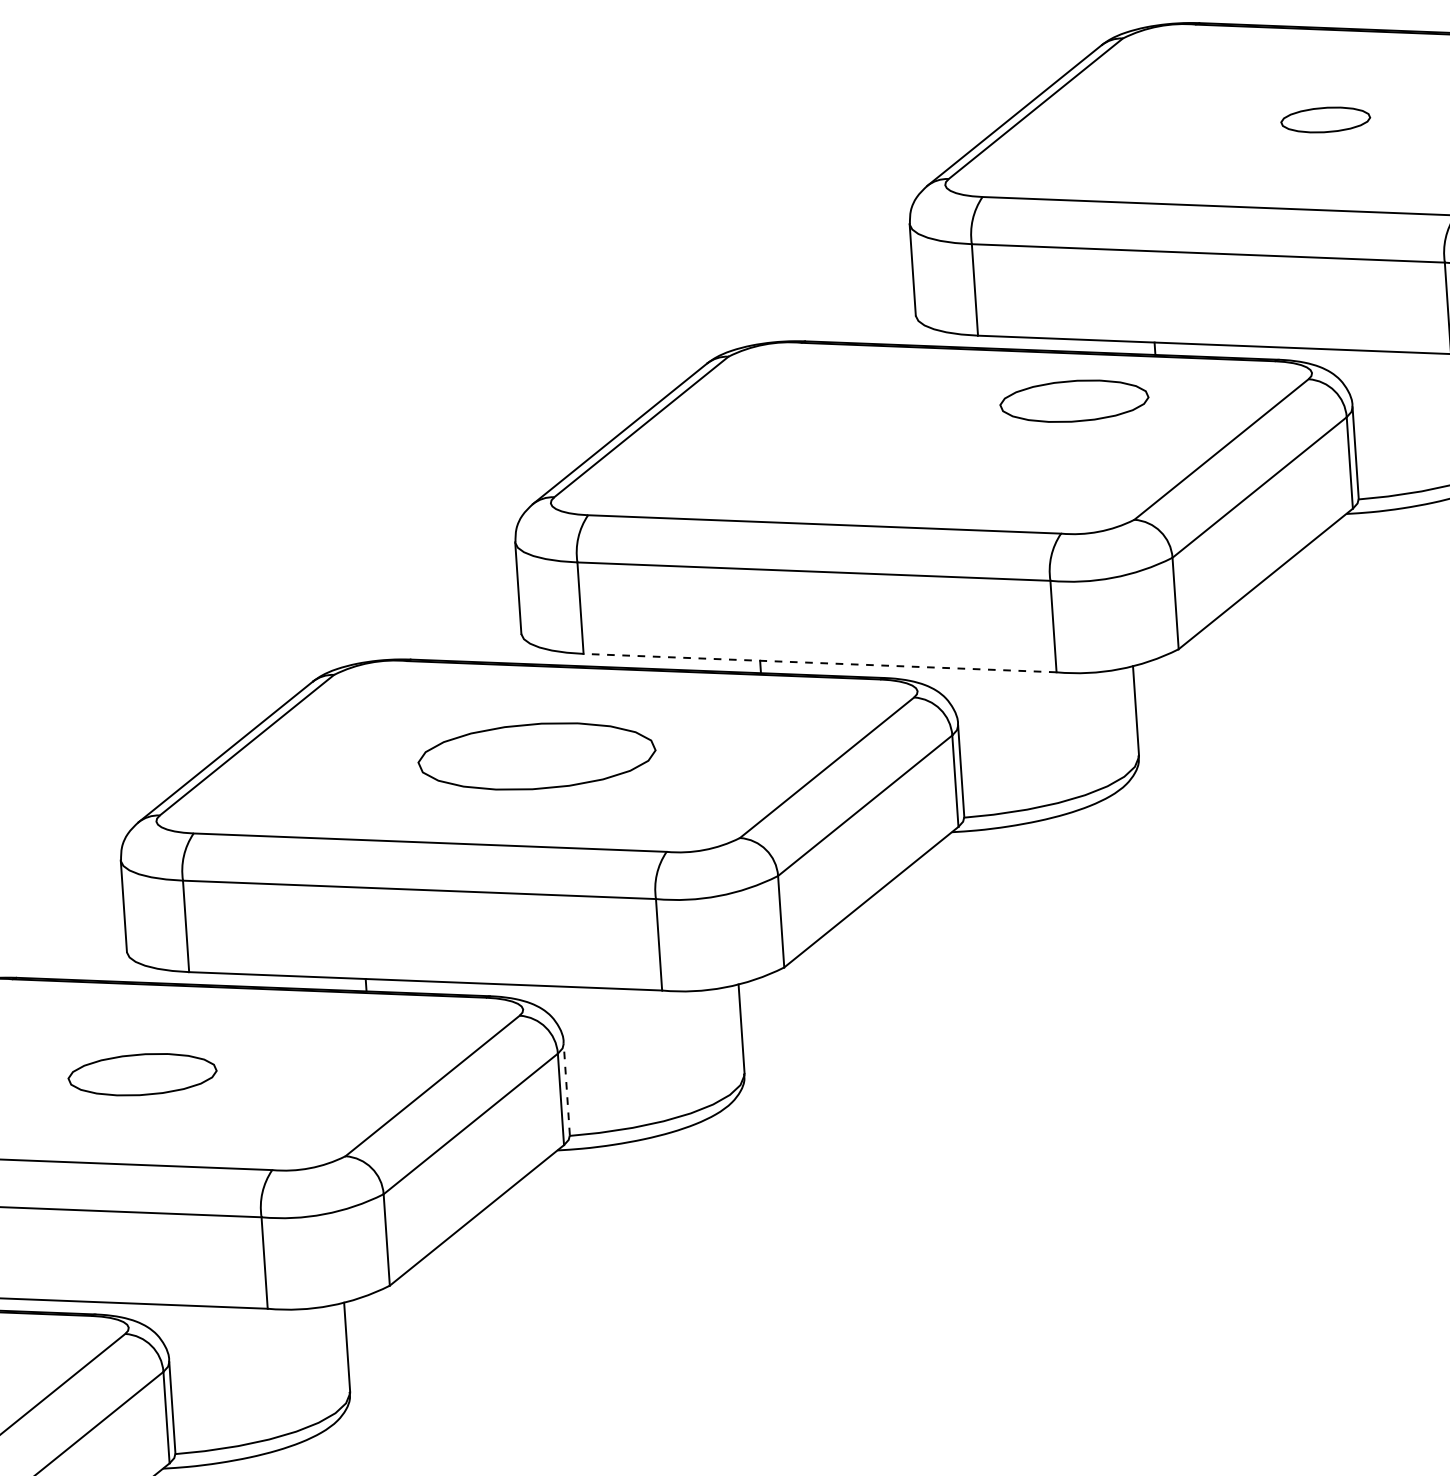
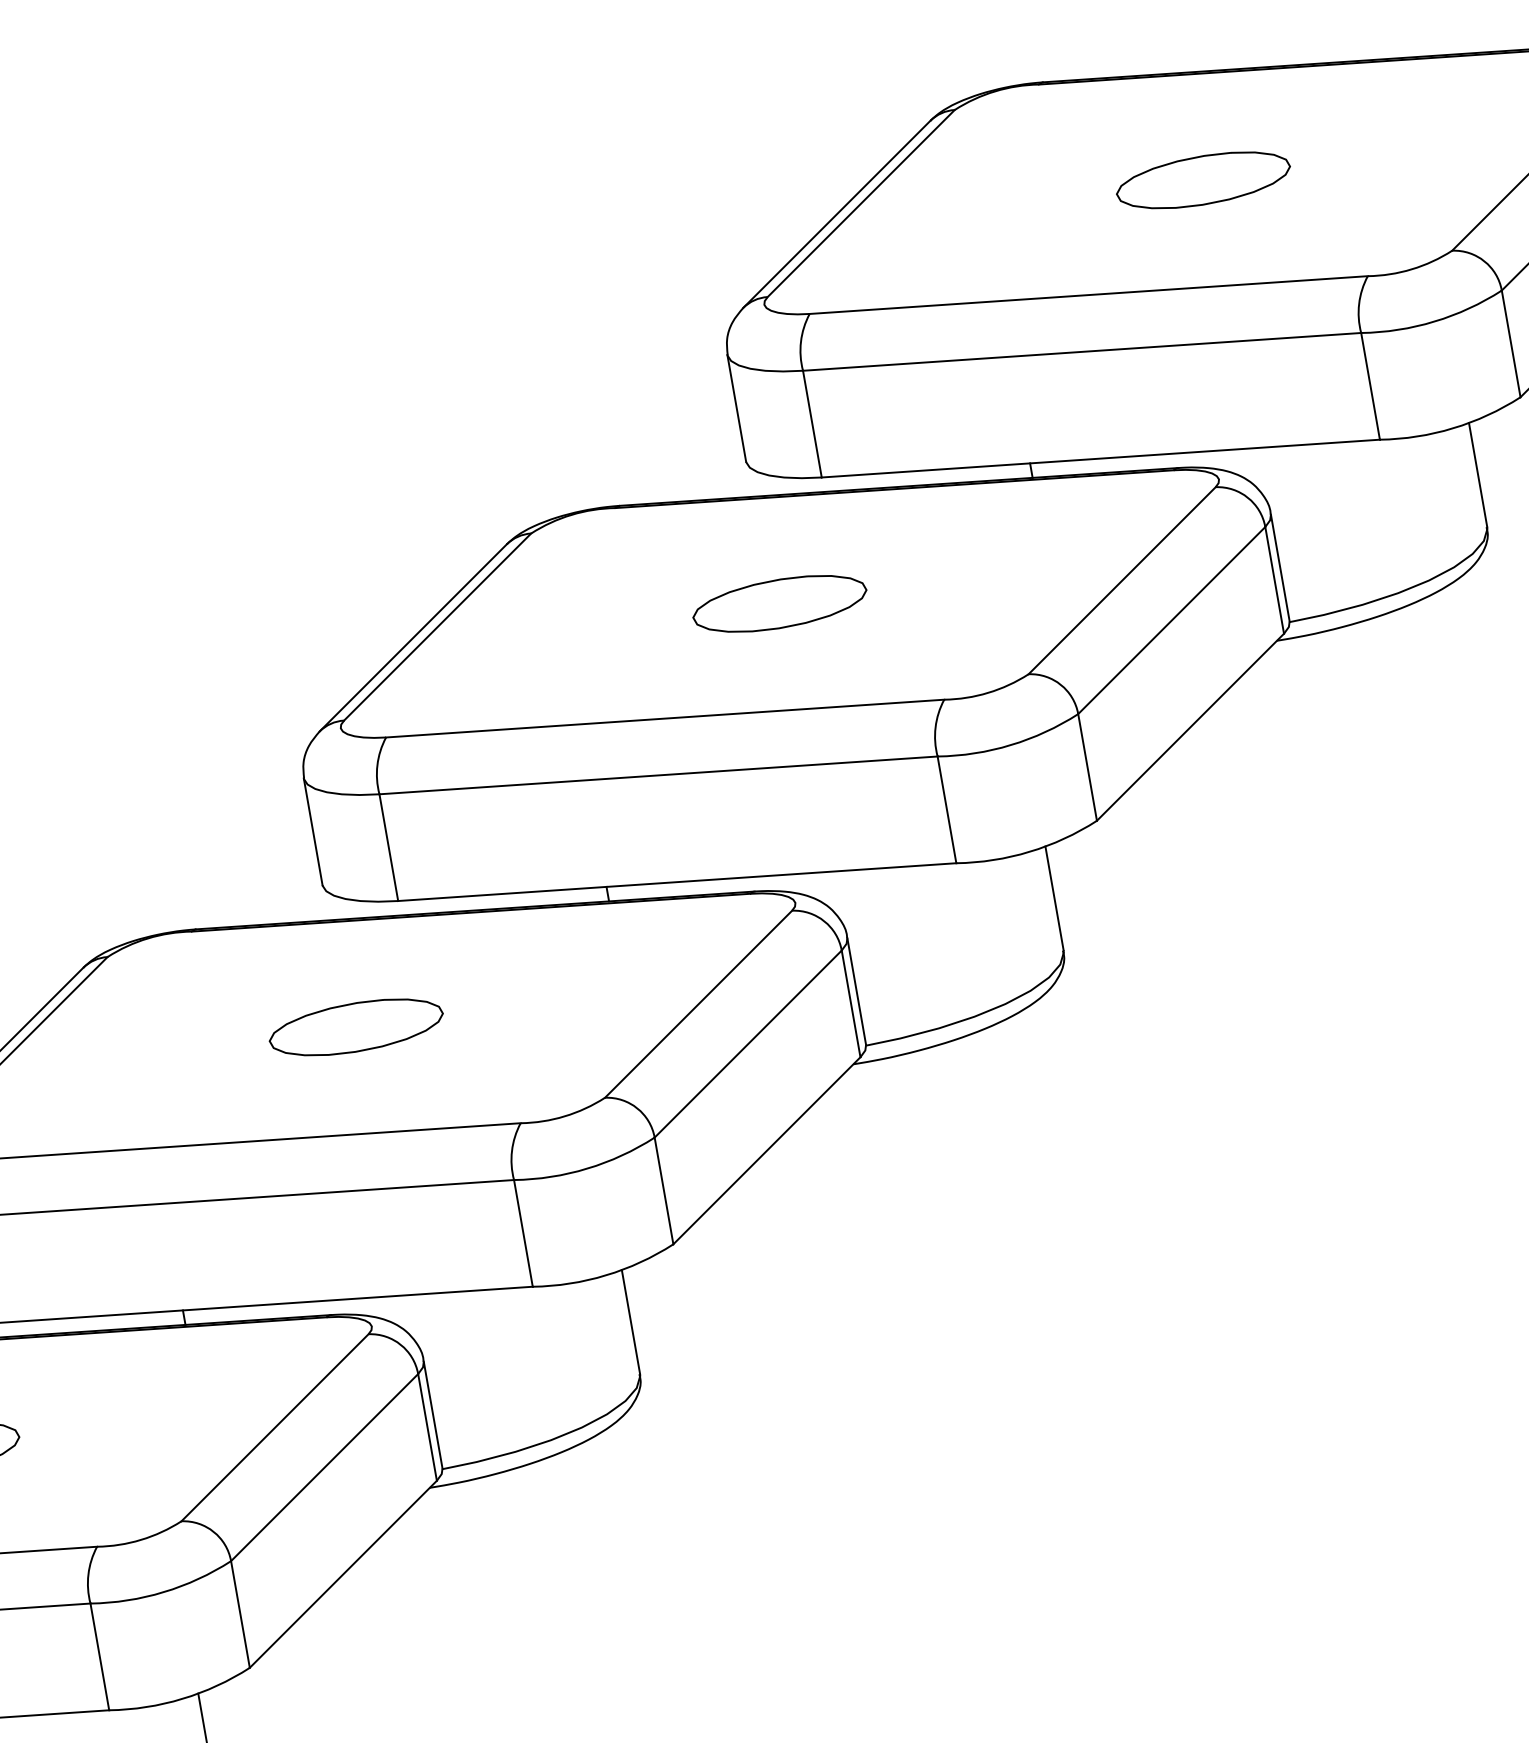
part: (1325, 119) -> (1202, 179), size x1.67
part: (1074, 400) -> (779, 602), moved
line: (820, 663) -> (677, 882), dashed -> solid
part: (536, 756) -> (355, 1027), size x0.62
line: (566, 1089) -> (432, 1415), dashed -> solid

